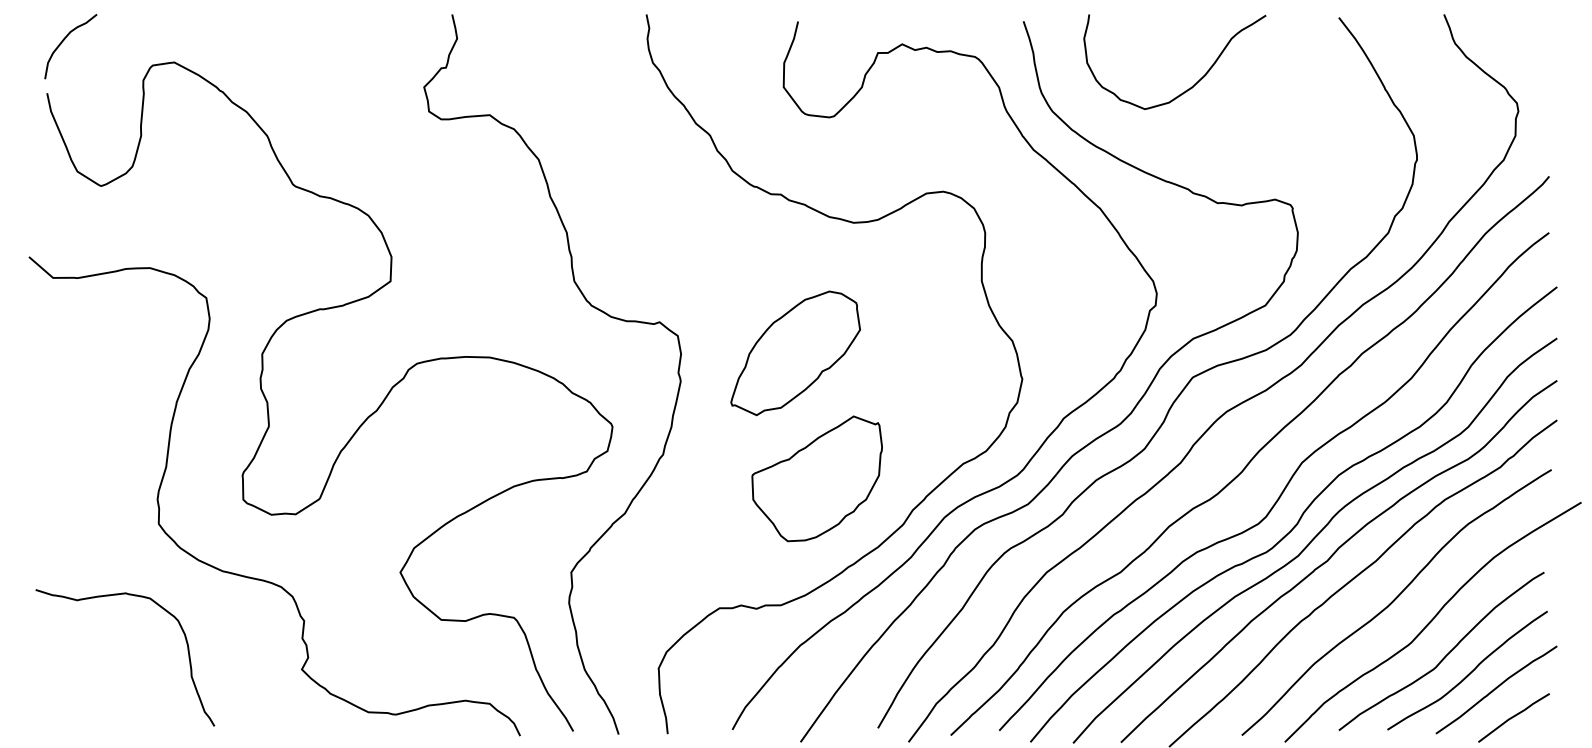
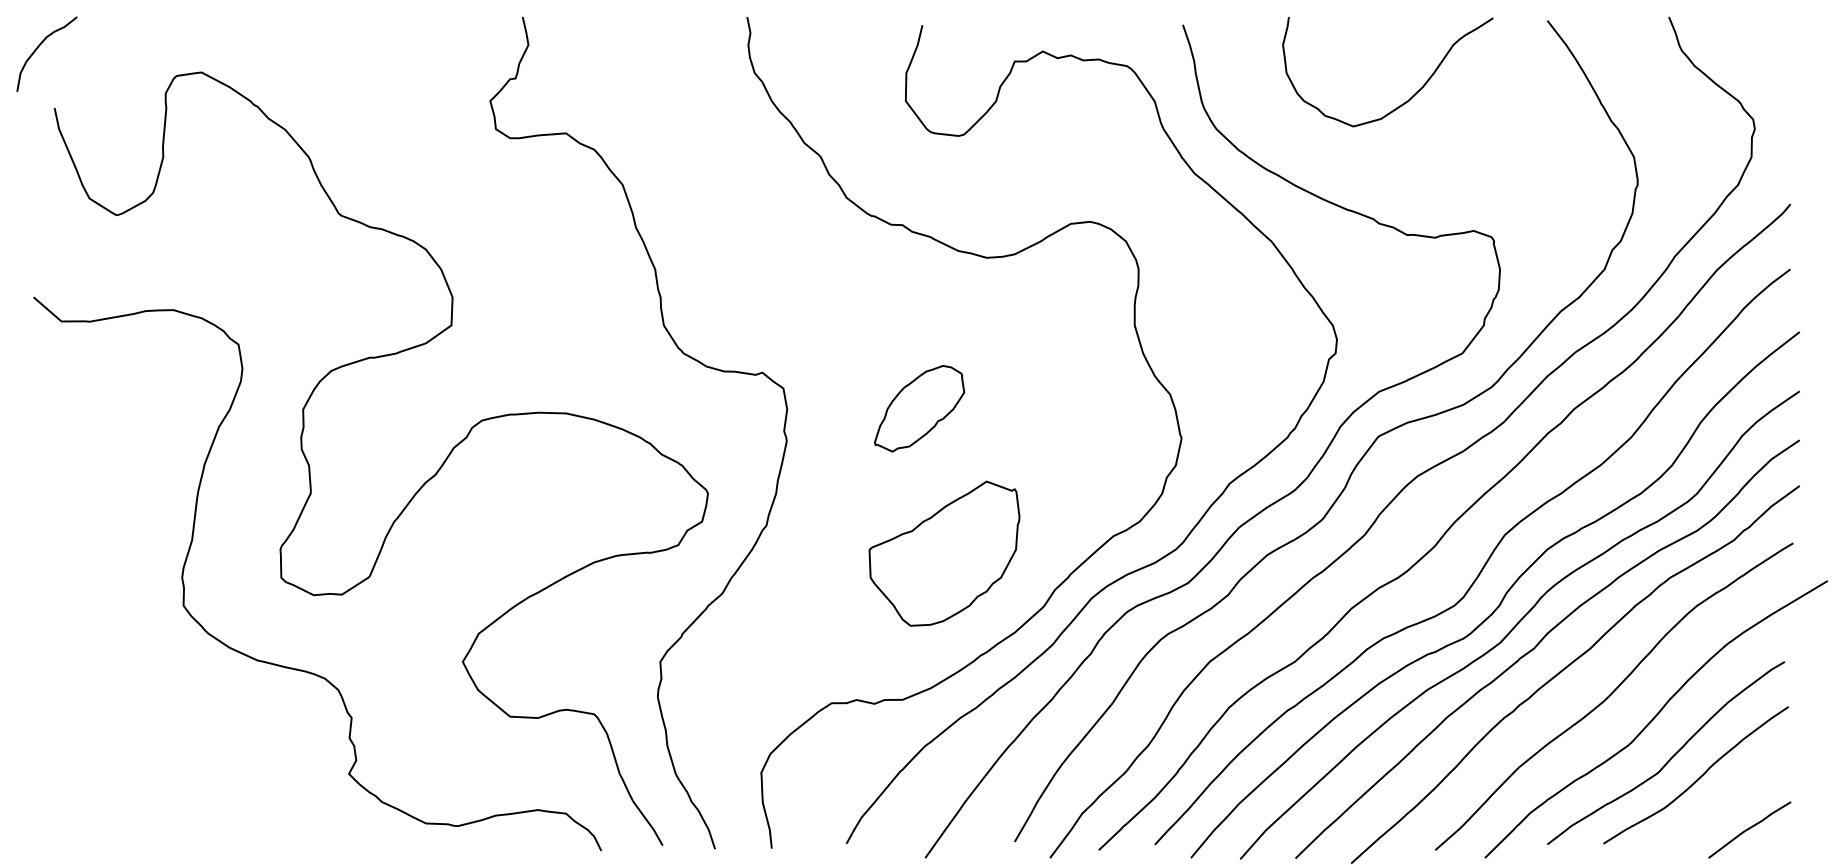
curve: (63, 41) -> (38, 48), moved
curve: (1195, 83) -> (1411, 96), moved
part: (795, 353) -> (919, 408), size x0.6
curve: (160, 607) -> (185, 702), removed
curve: (1496, 688) -> (1729, 796), removed

